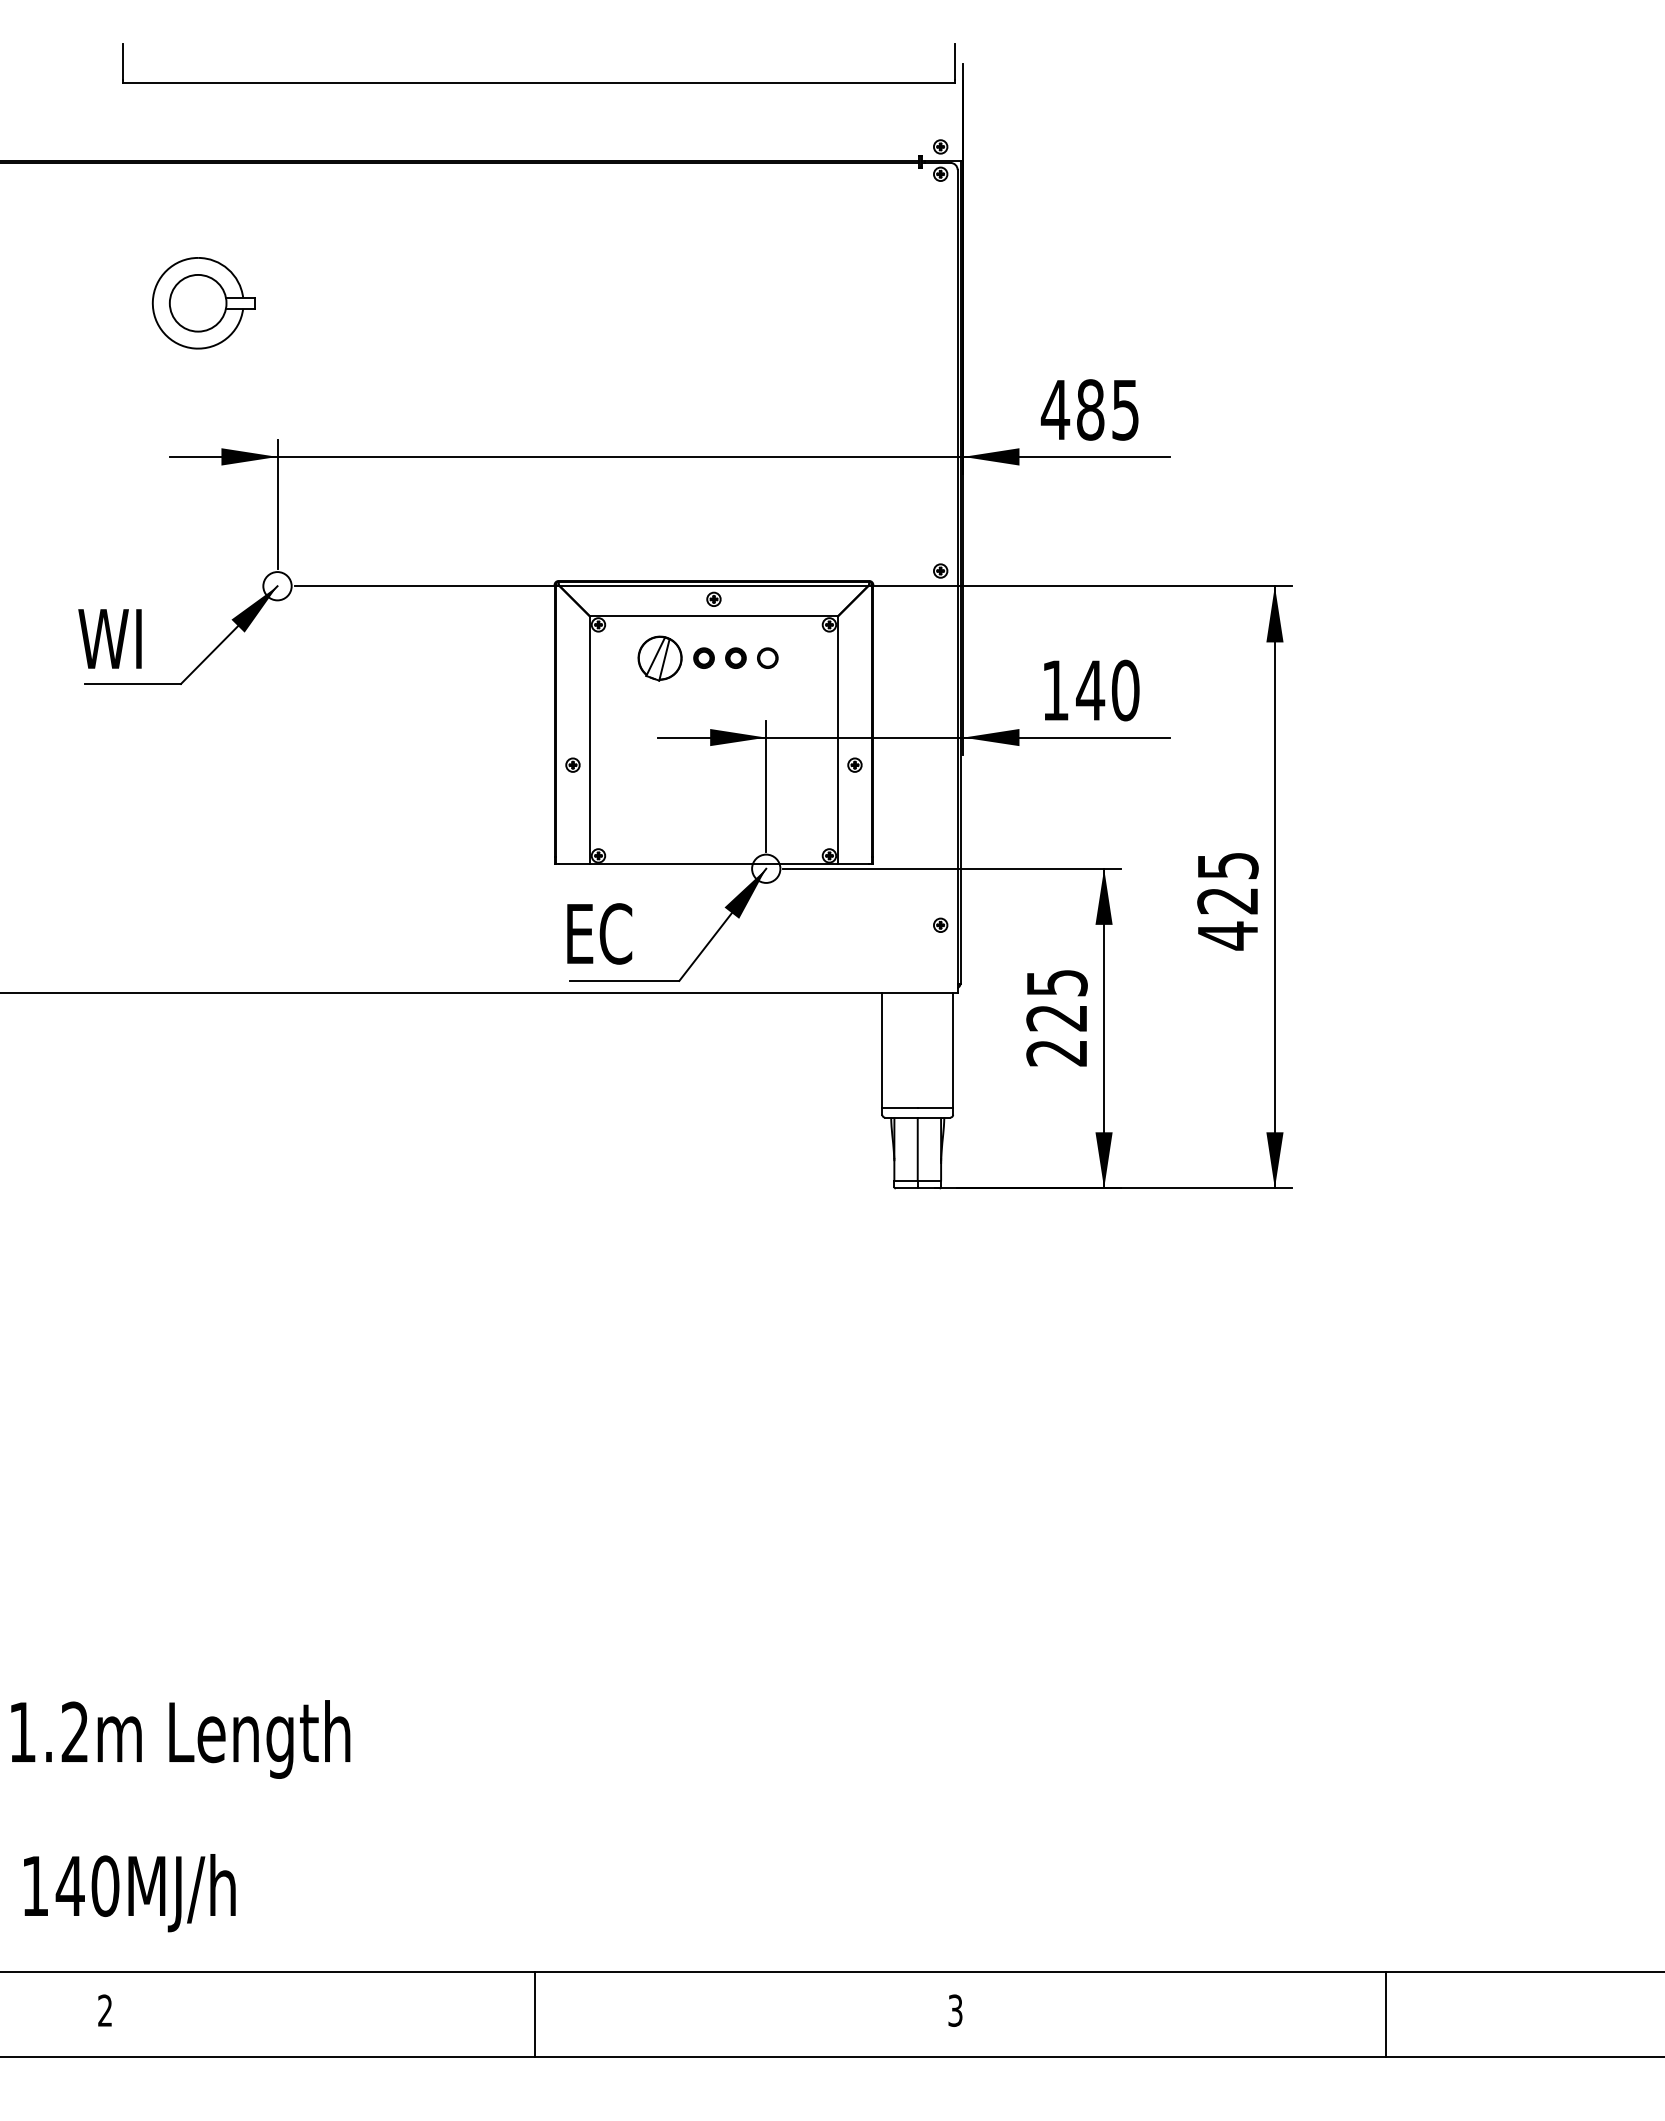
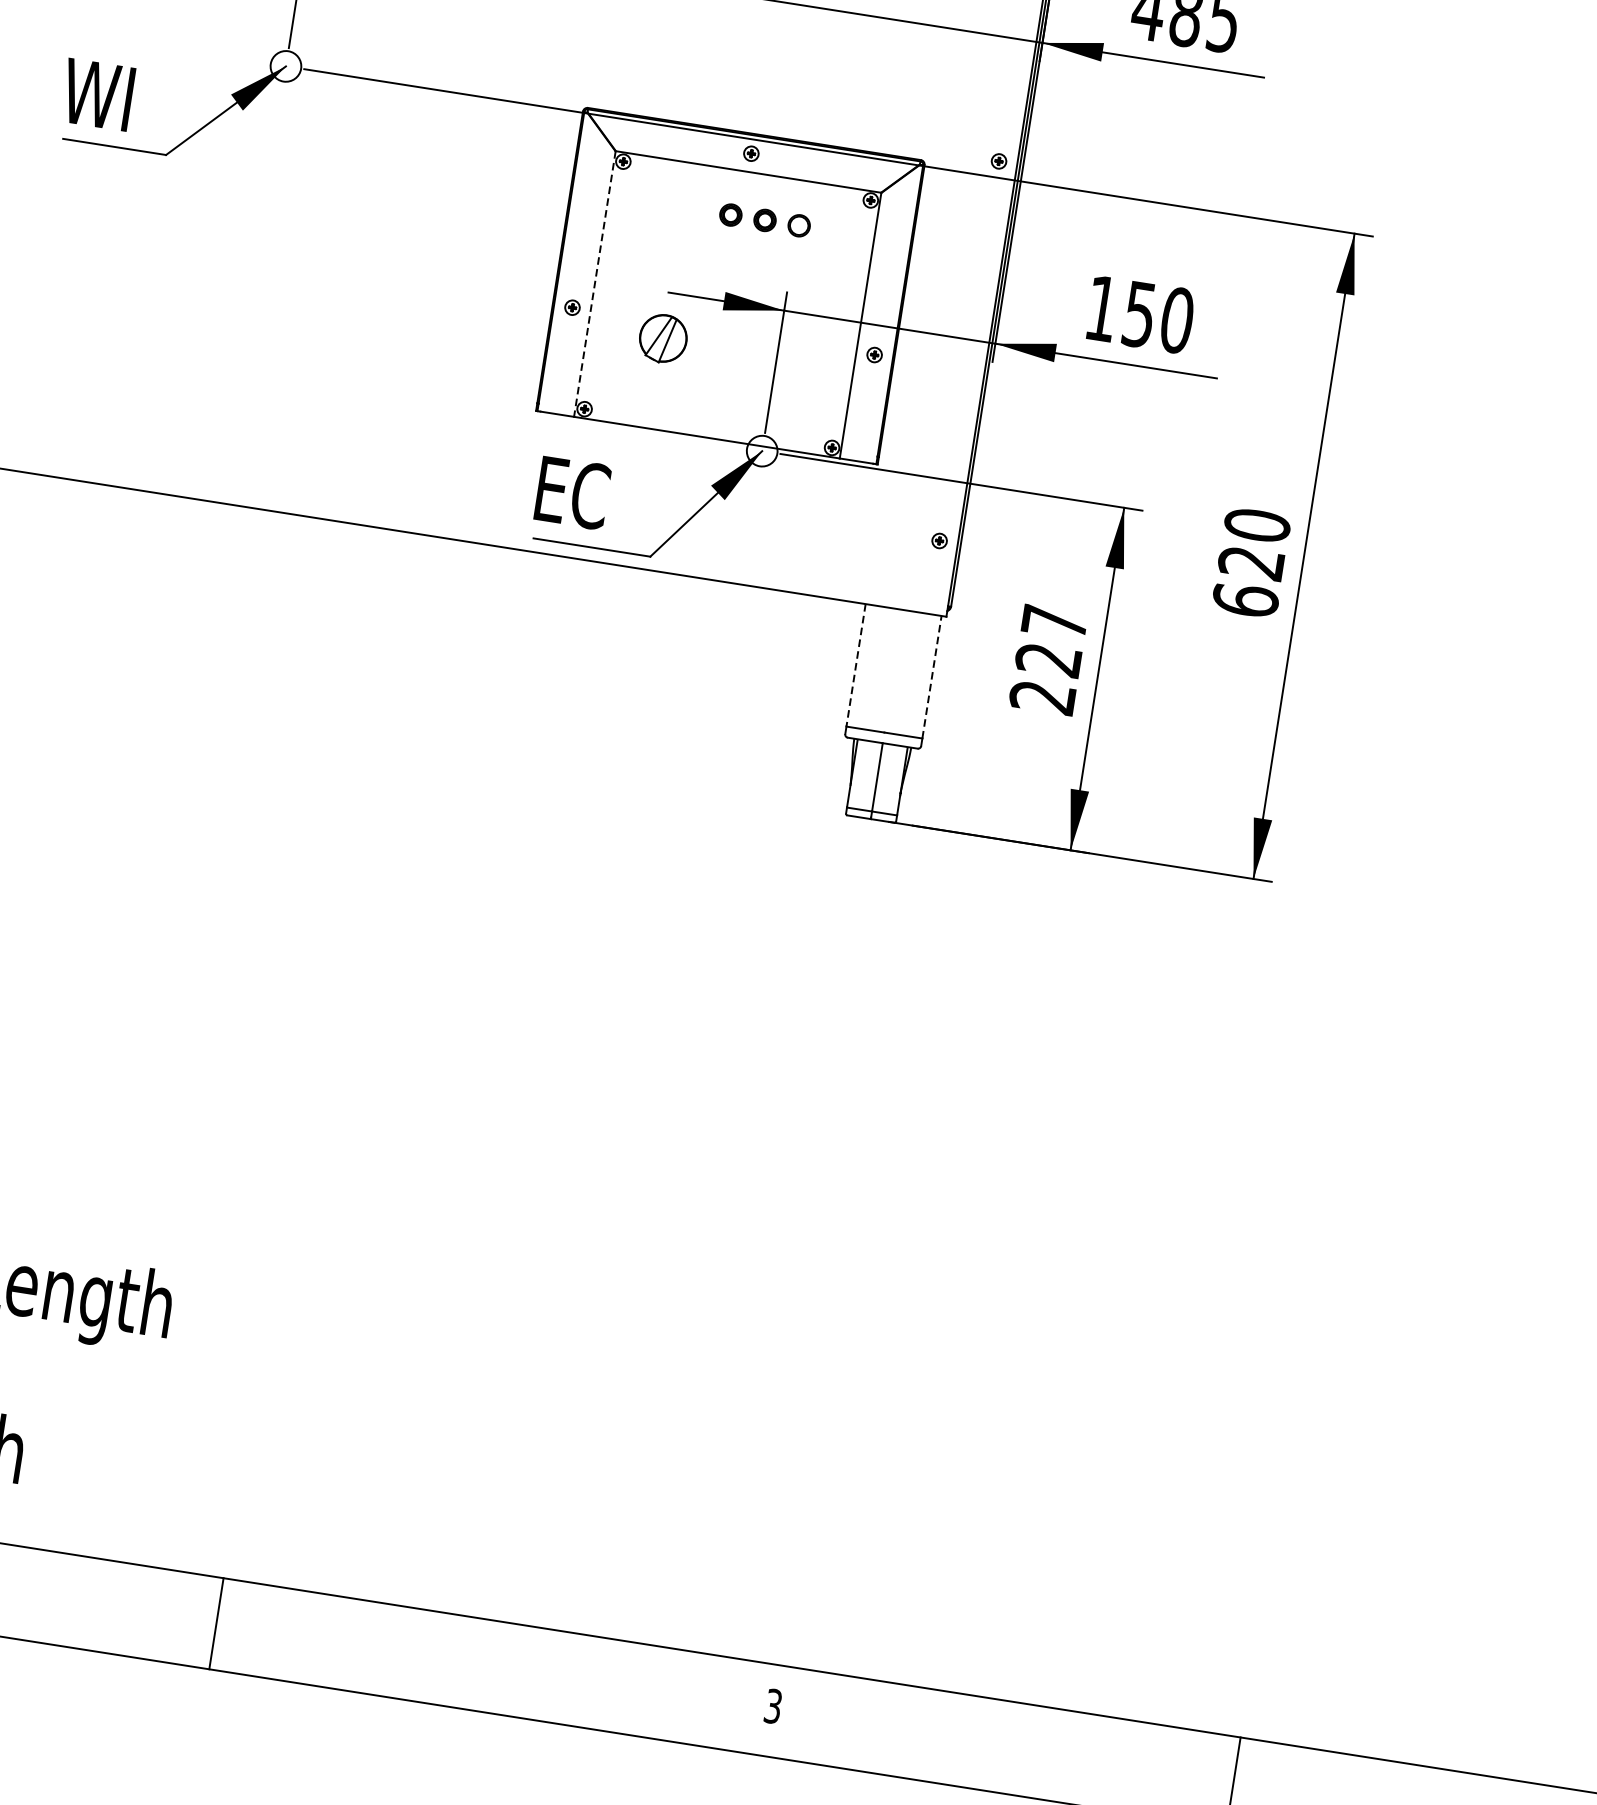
part: (659, 658) -> (662, 338), moved
text: (1090, 690) -> (1139, 314), 140 -> 150
line: (589, 740) -> (594, 284), solid -> dashed
text: (1227, 901) -> (1250, 563), 425 -> 620
text: (1057, 983) -> (1055, 622), 225 -> 227
line: (953, 1050) -> (932, 677), solid -> dashed
line: (882, 1051) -> (856, 666), solid -> dashed
line: (535, 2014) -> (216, 1623), moved

